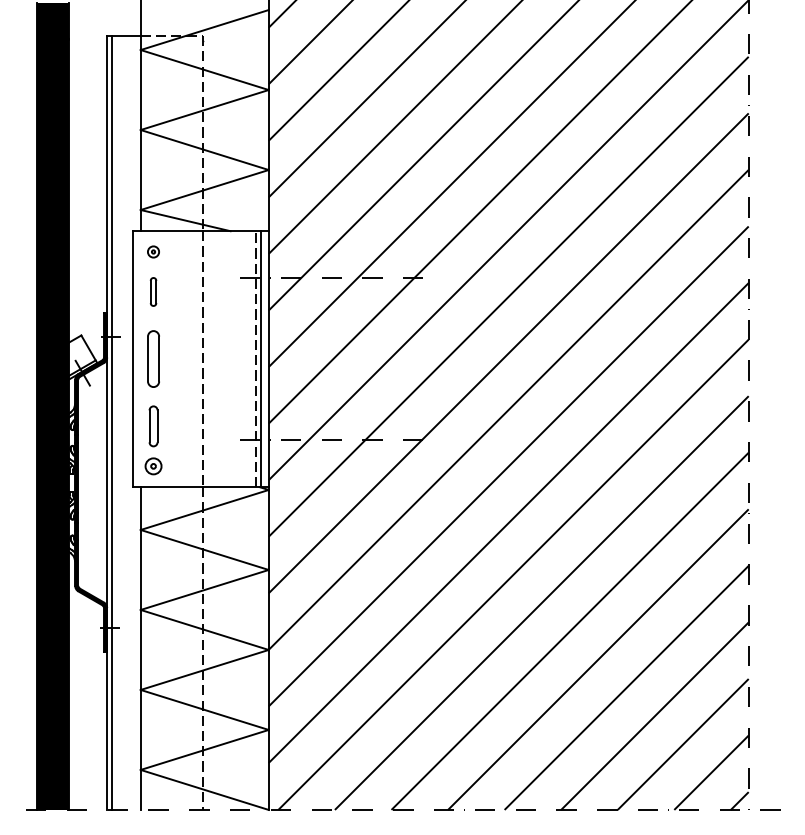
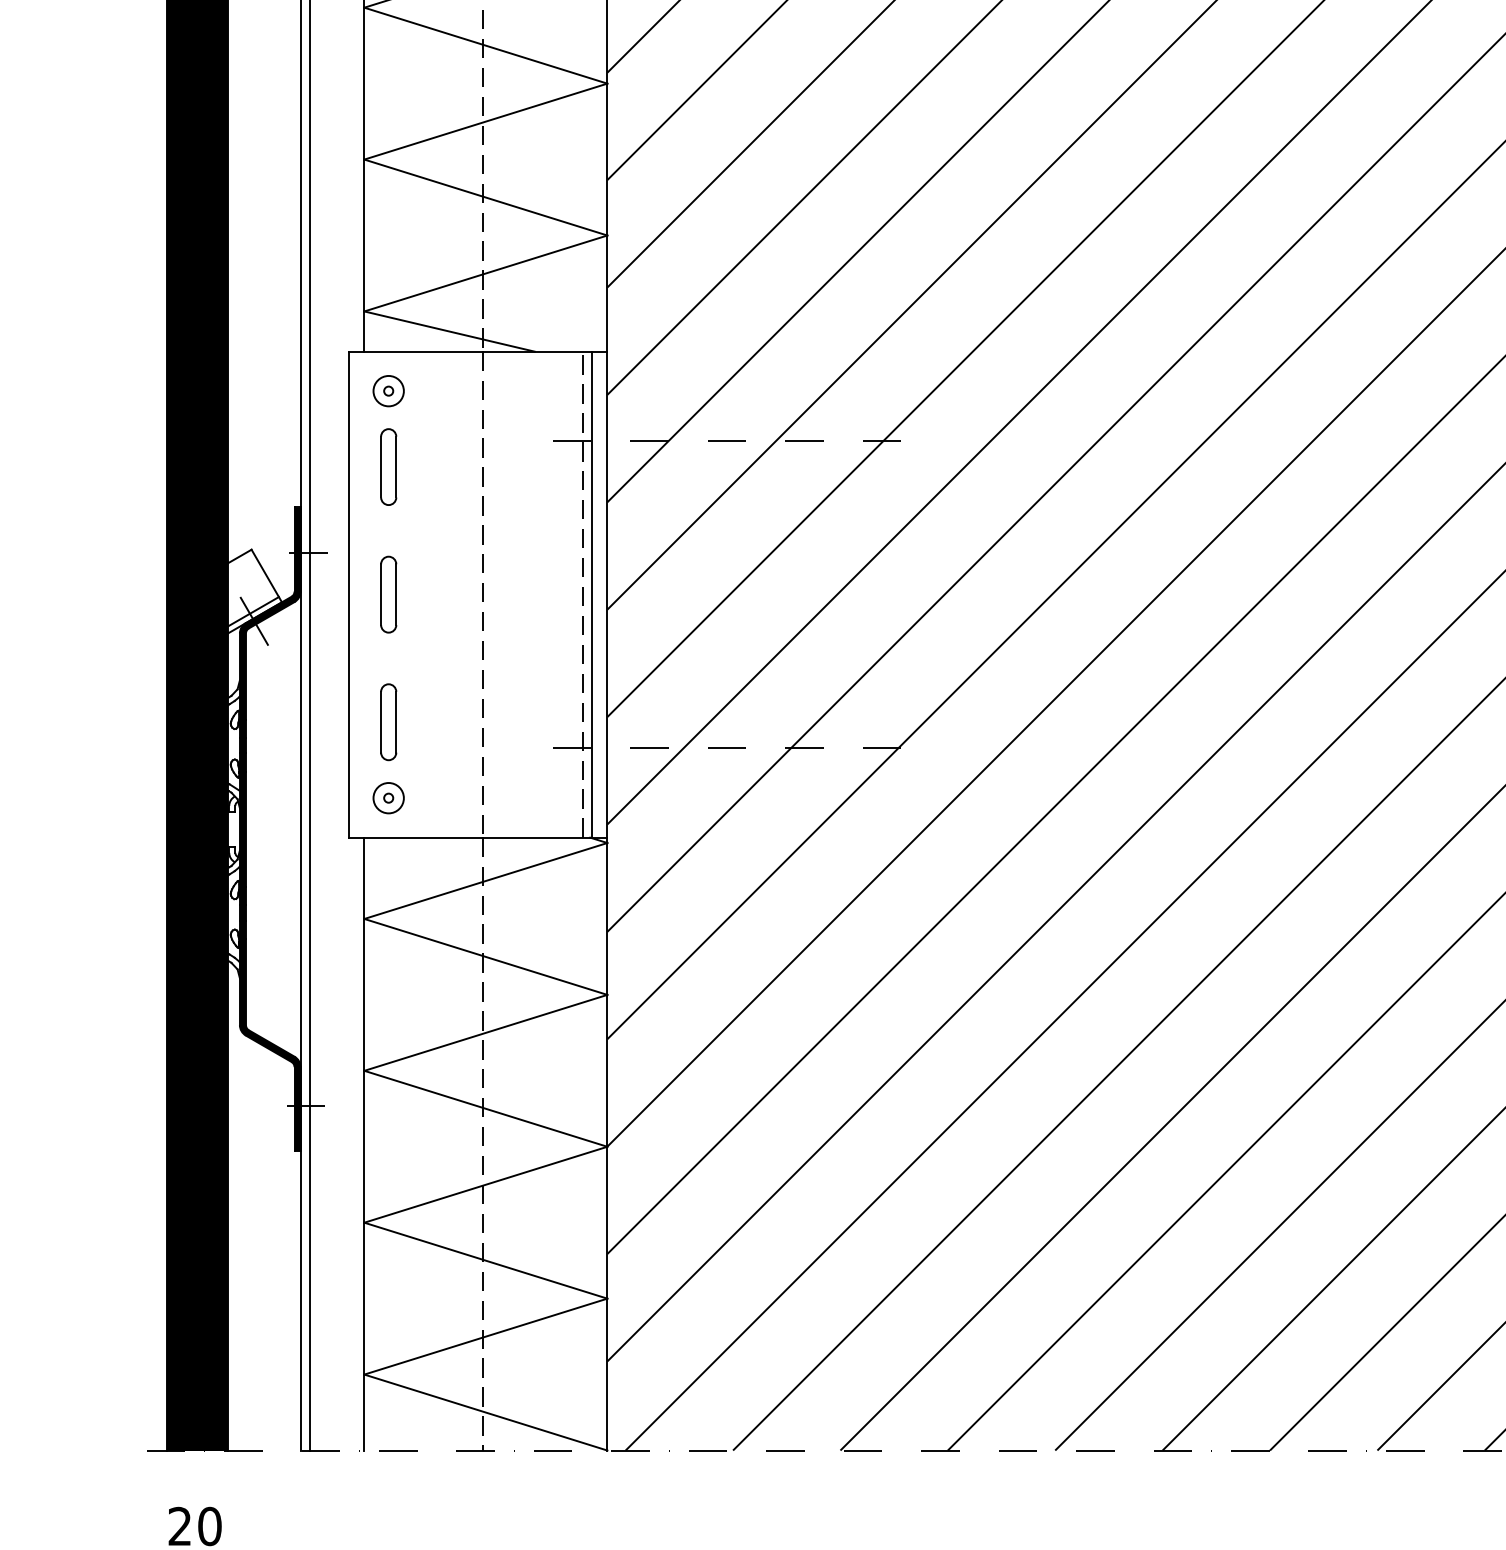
part: (153, 251) -> (388, 390), size x1.43
part: (153, 291) -> (388, 466), size x1.43
part: (153, 359) -> (388, 595), size x0.71

